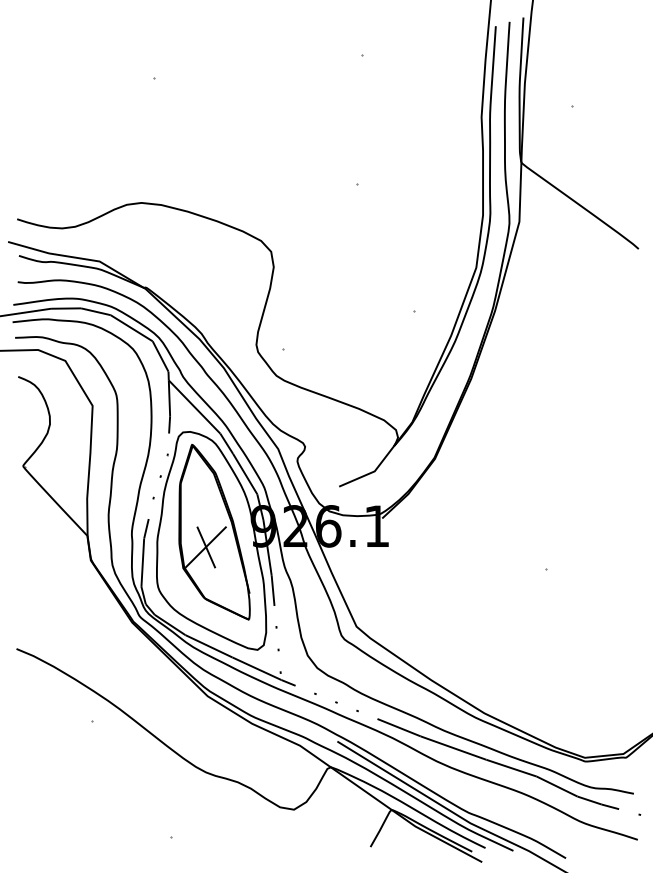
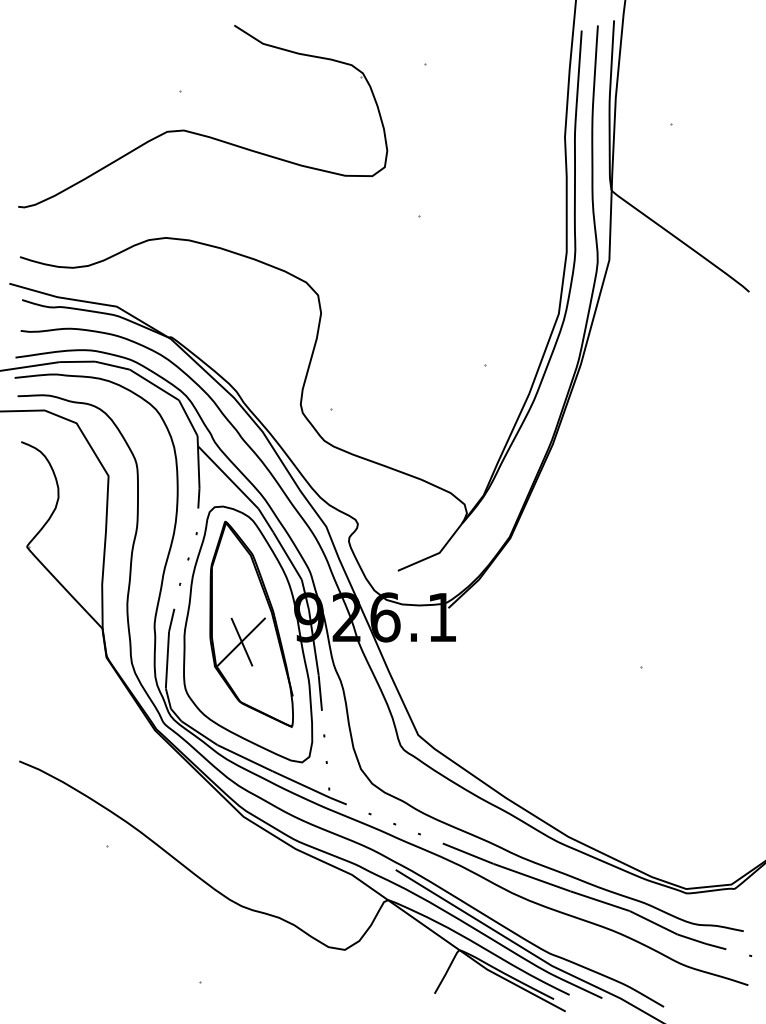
part: (170, 113) -> (200, 133), added

